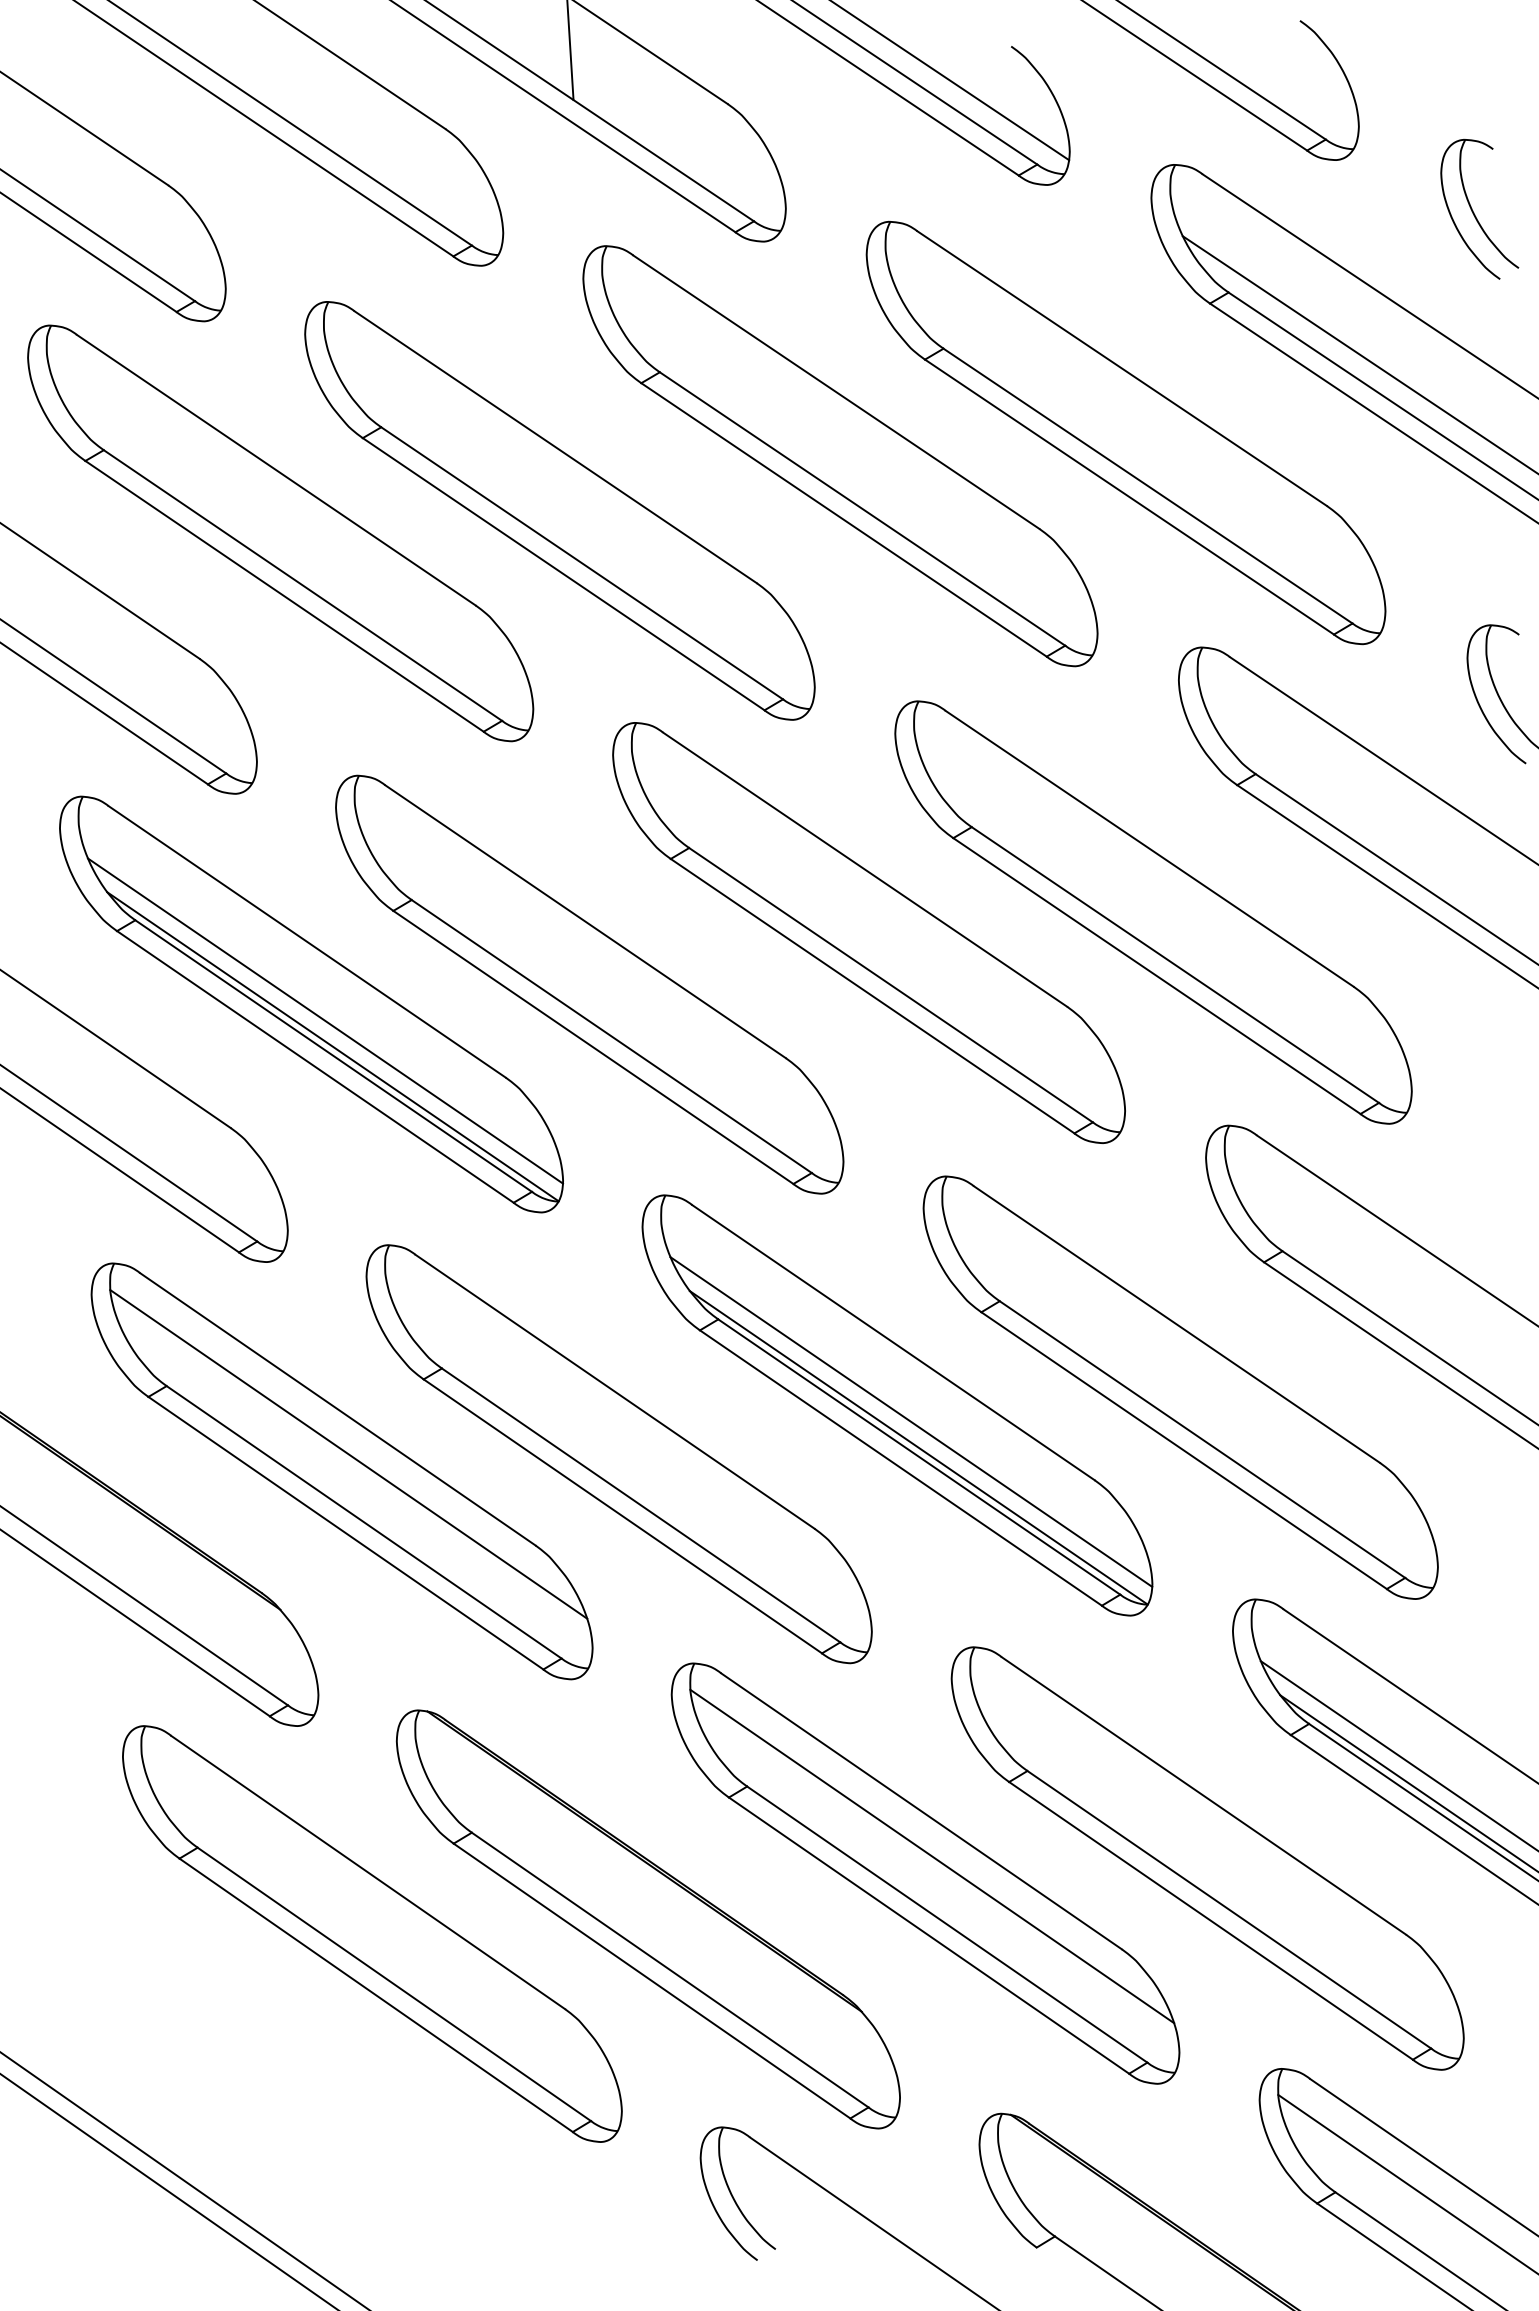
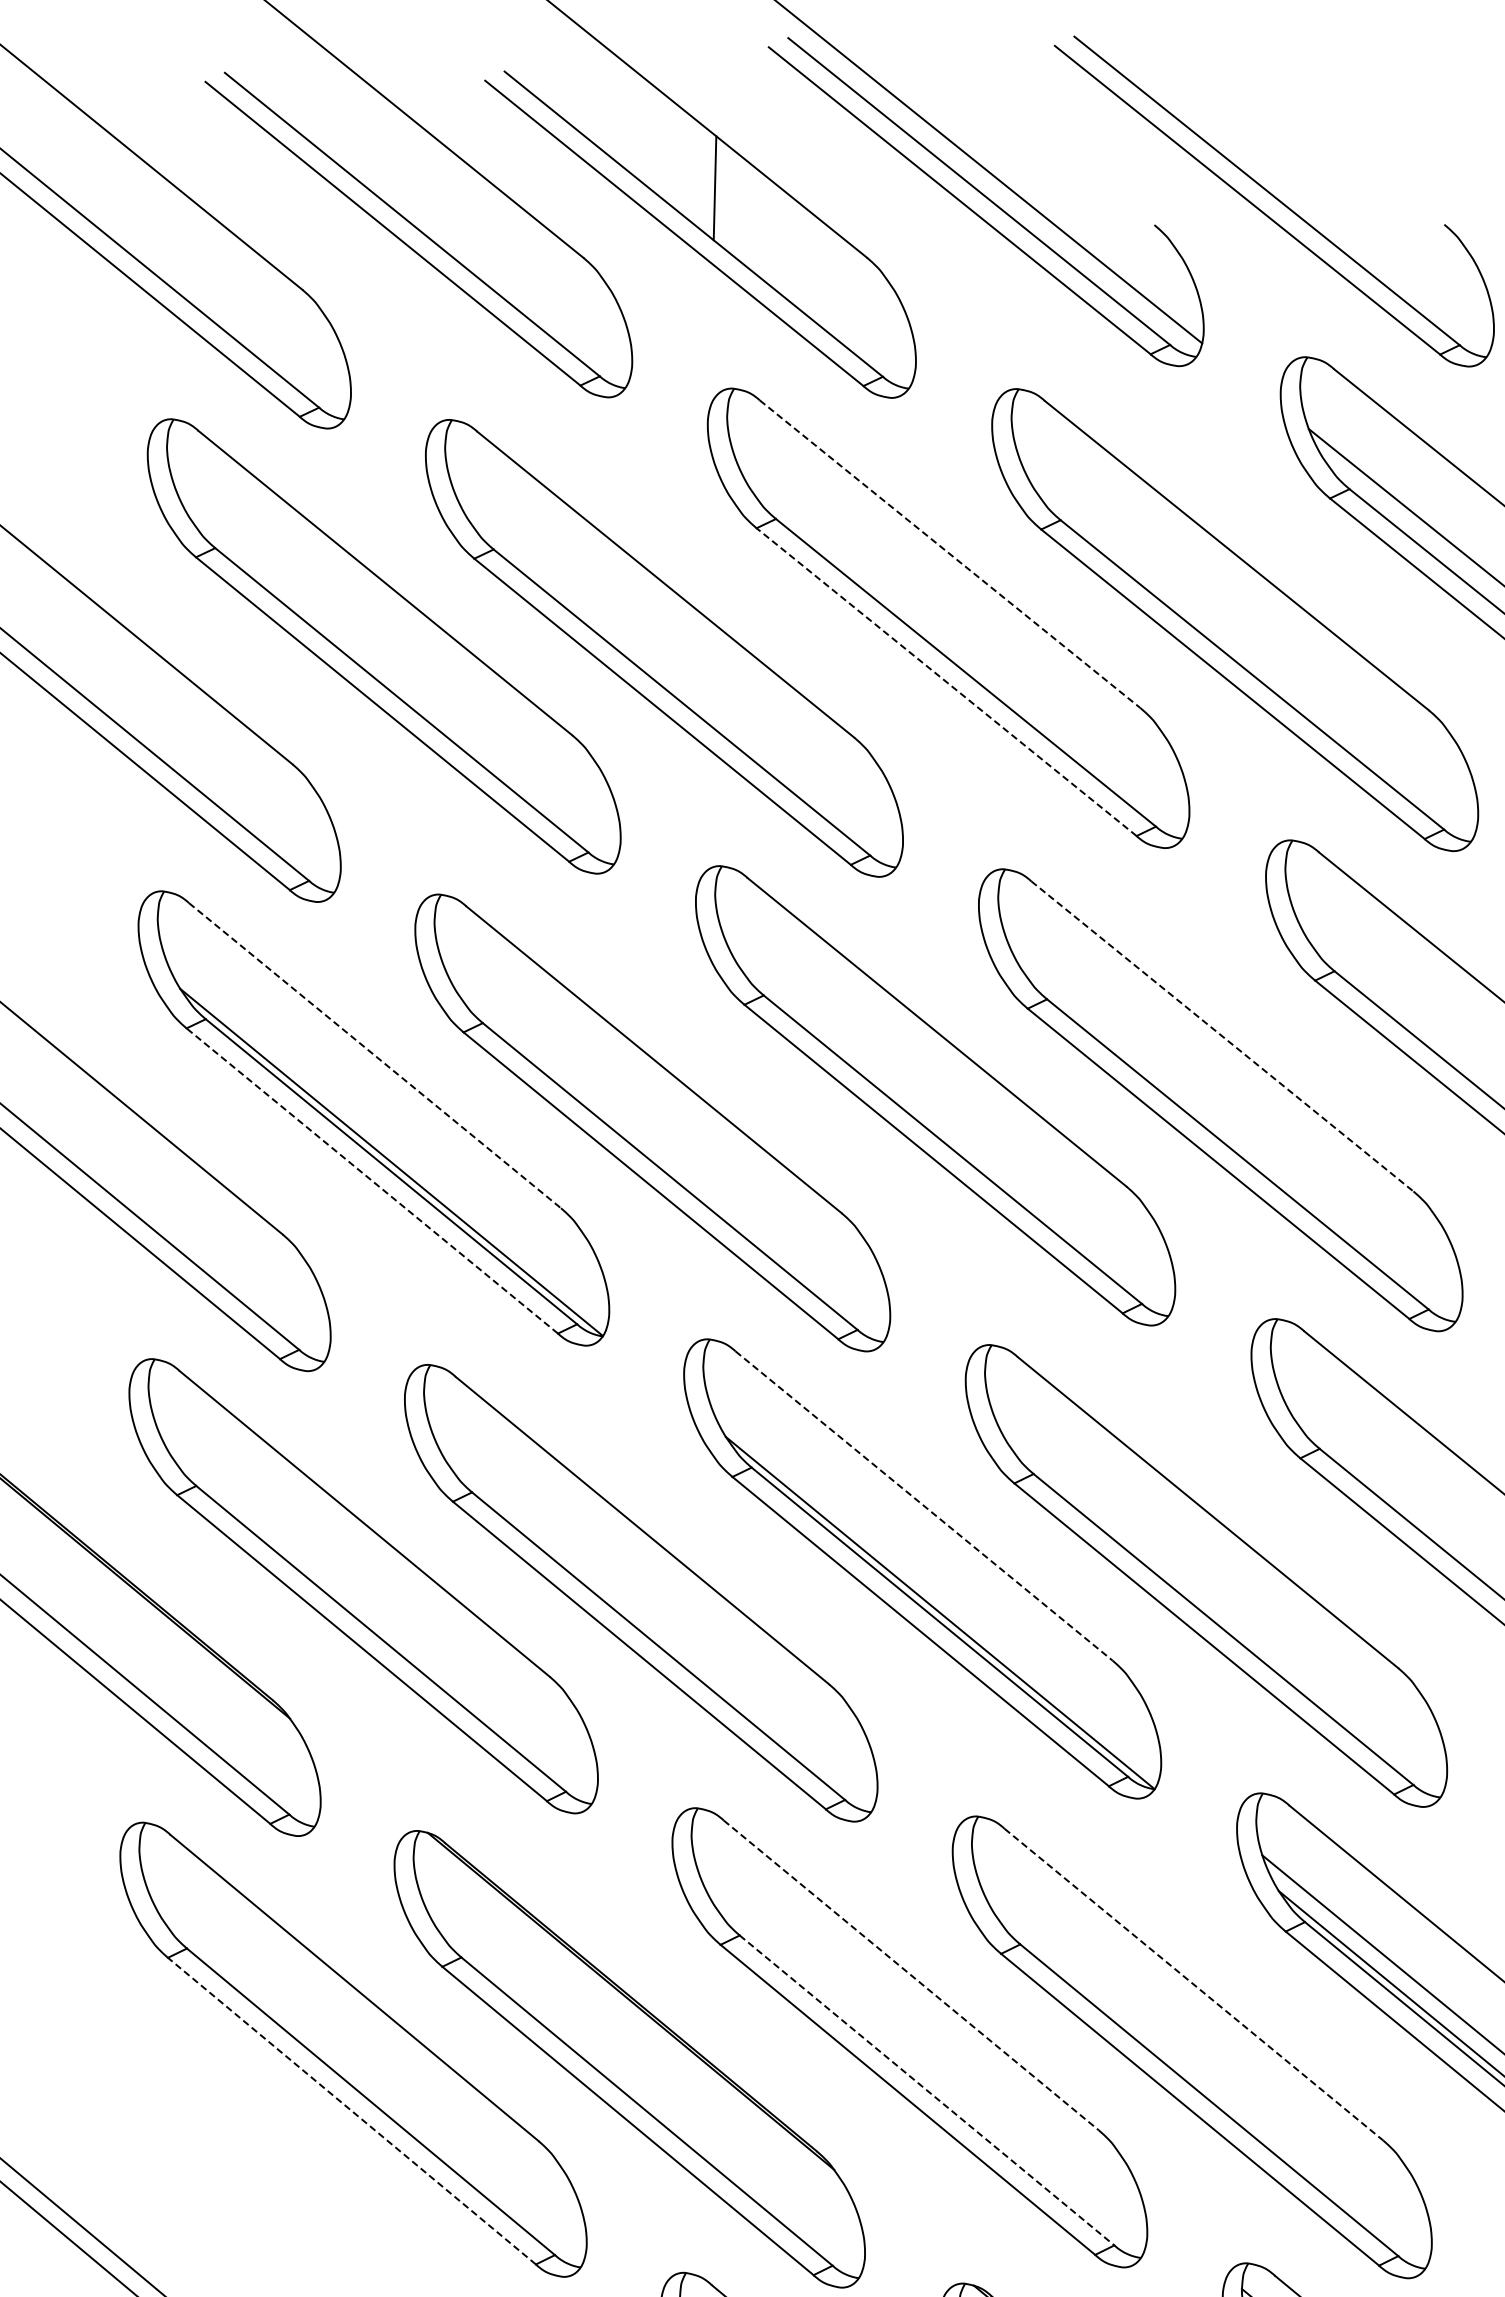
line: (836, 392) -> (950, 554), solid -> dashed
line: (844, 519) -> (947, 681), solid -> dashed
line: (1150, 849) -> (1223, 1037), solid -> dashed
line: (307, 942) -> (375, 1056), solid -> dashed
line: (324, 1020) -> (385, 1135), removed
line: (314, 1066) -> (371, 1180), solid -> dashed
line: (893, 1342) -> (924, 1505), solid -> dashed
line: (911, 1421) -> (935, 1586), removed
line: (348, 1454) -> (371, 1569), removed
line: (1204, 1796) -> (1194, 1985), solid -> dashed
line: (922, 1811) -> (912, 1975), solid -> dashed
line: (932, 1856) -> (918, 2021), removed
line: (947, 1924) -> (927, 2090), solid -> dashed
line: (375, 1995) -> (351, 2111), solid -> dashed

